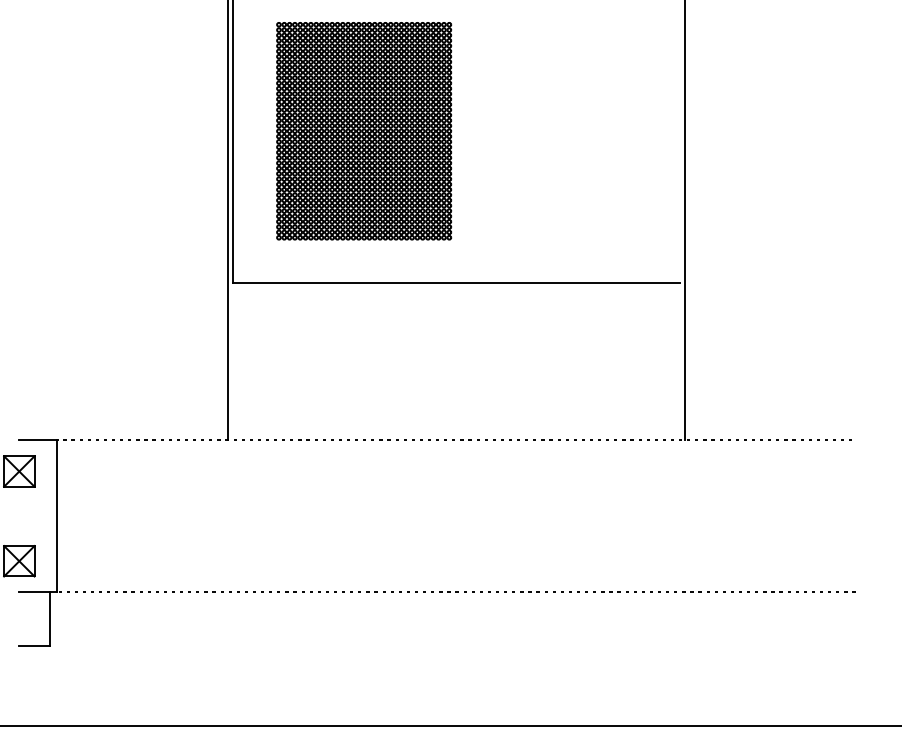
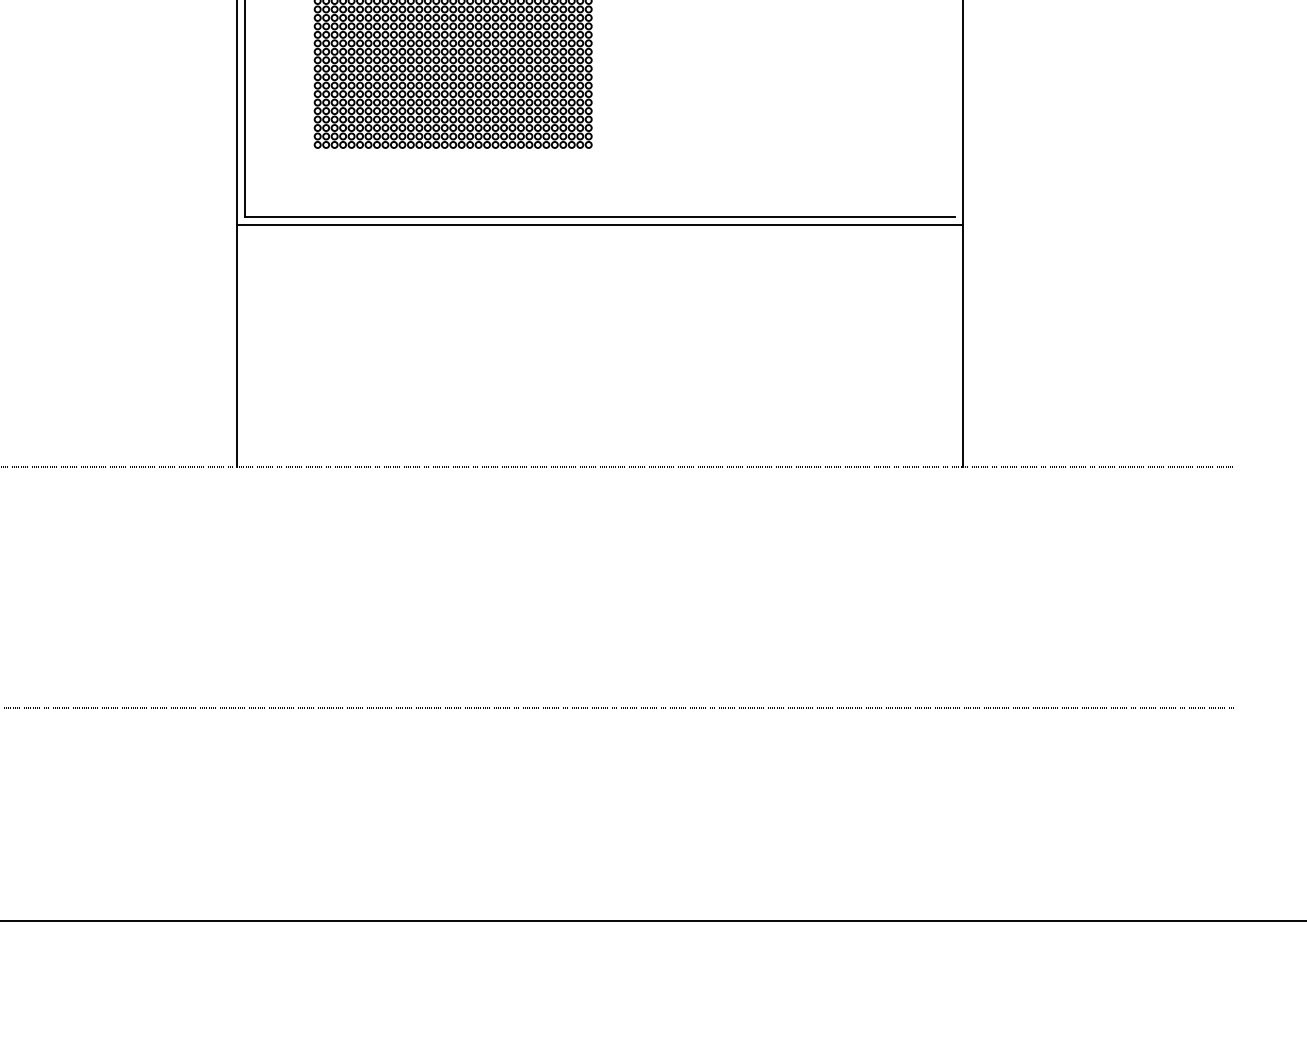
line: (456, 288) -> (600, 225), added

